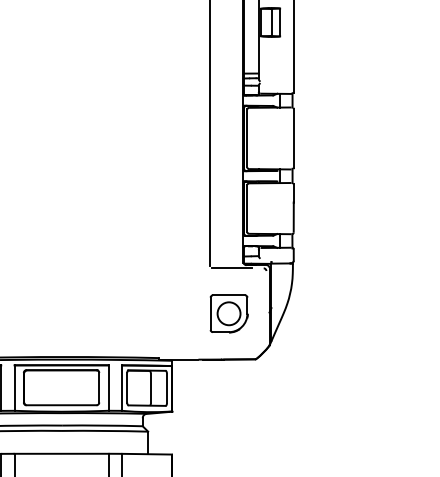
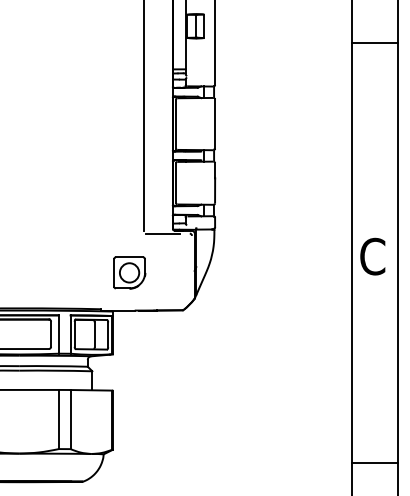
part: (228, 313) -> (129, 272), moved

